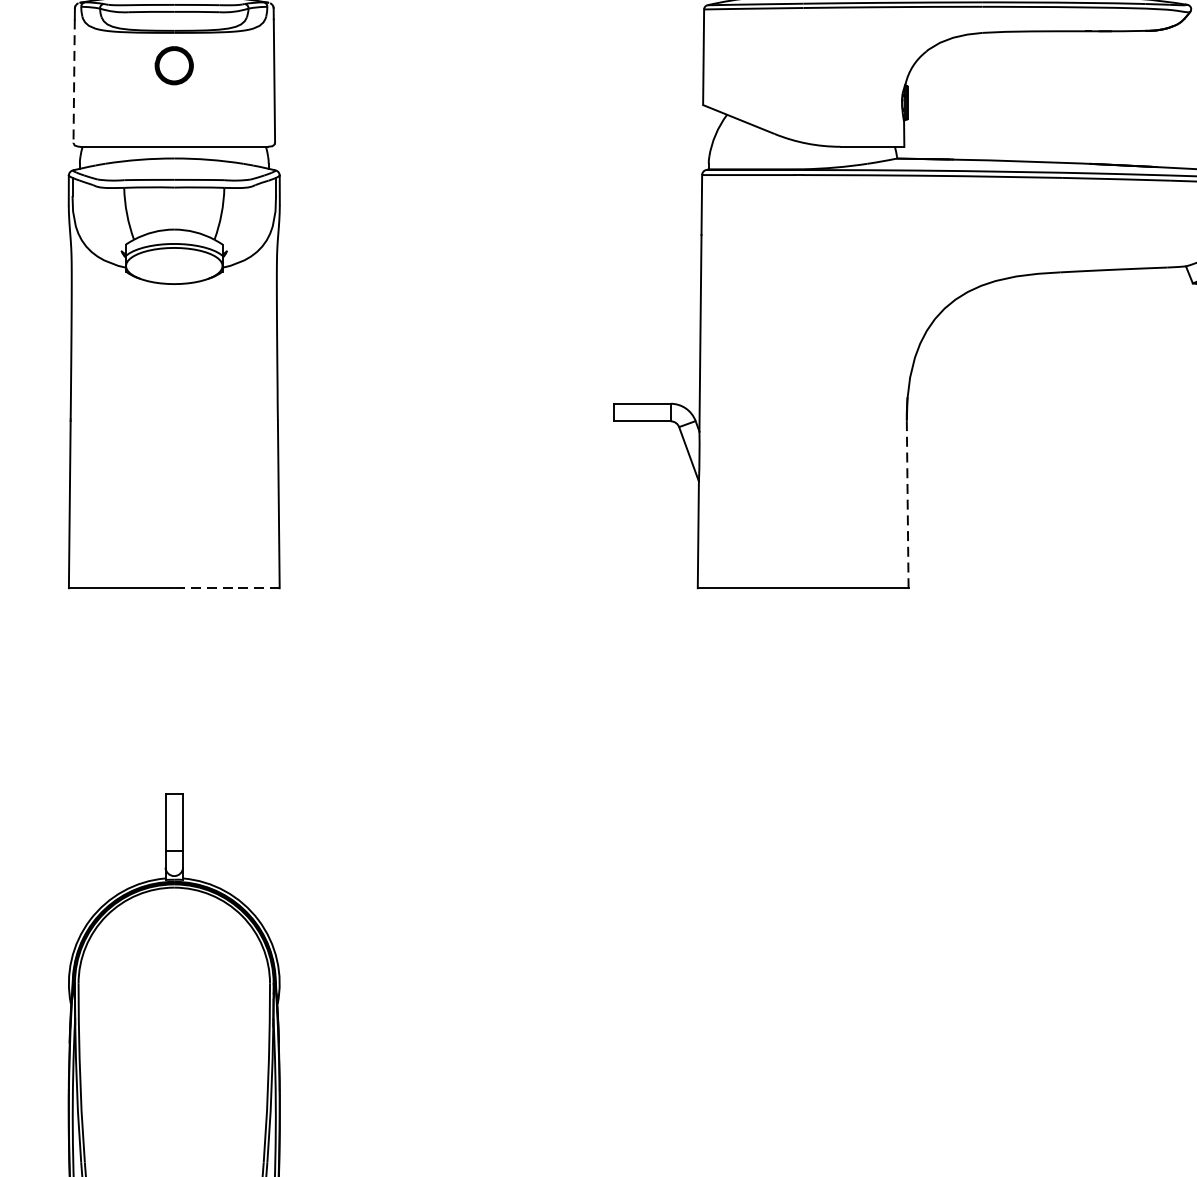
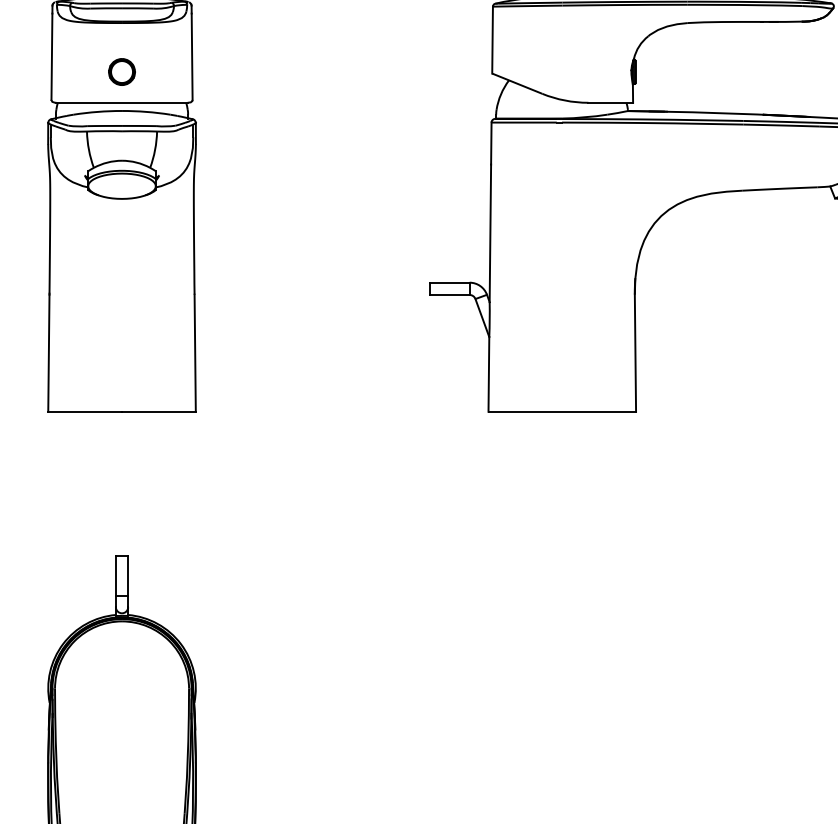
part: (173, 64) -> (121, 71), moved
line: (73, 82) -> (51, 57), dashed -> solid
line: (907, 504) -> (635, 353), dashed -> solid
line: (226, 587) -> (158, 411), dashed -> solid

